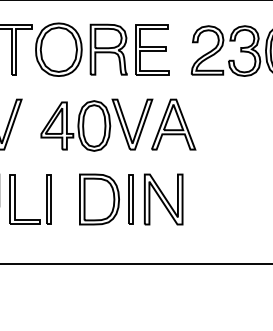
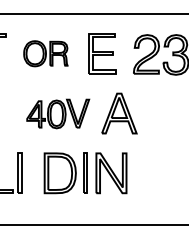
part: (81, 49) -> (45, 53), size x0.6
part: (96, 124) -> (57, 113), size x0.7

